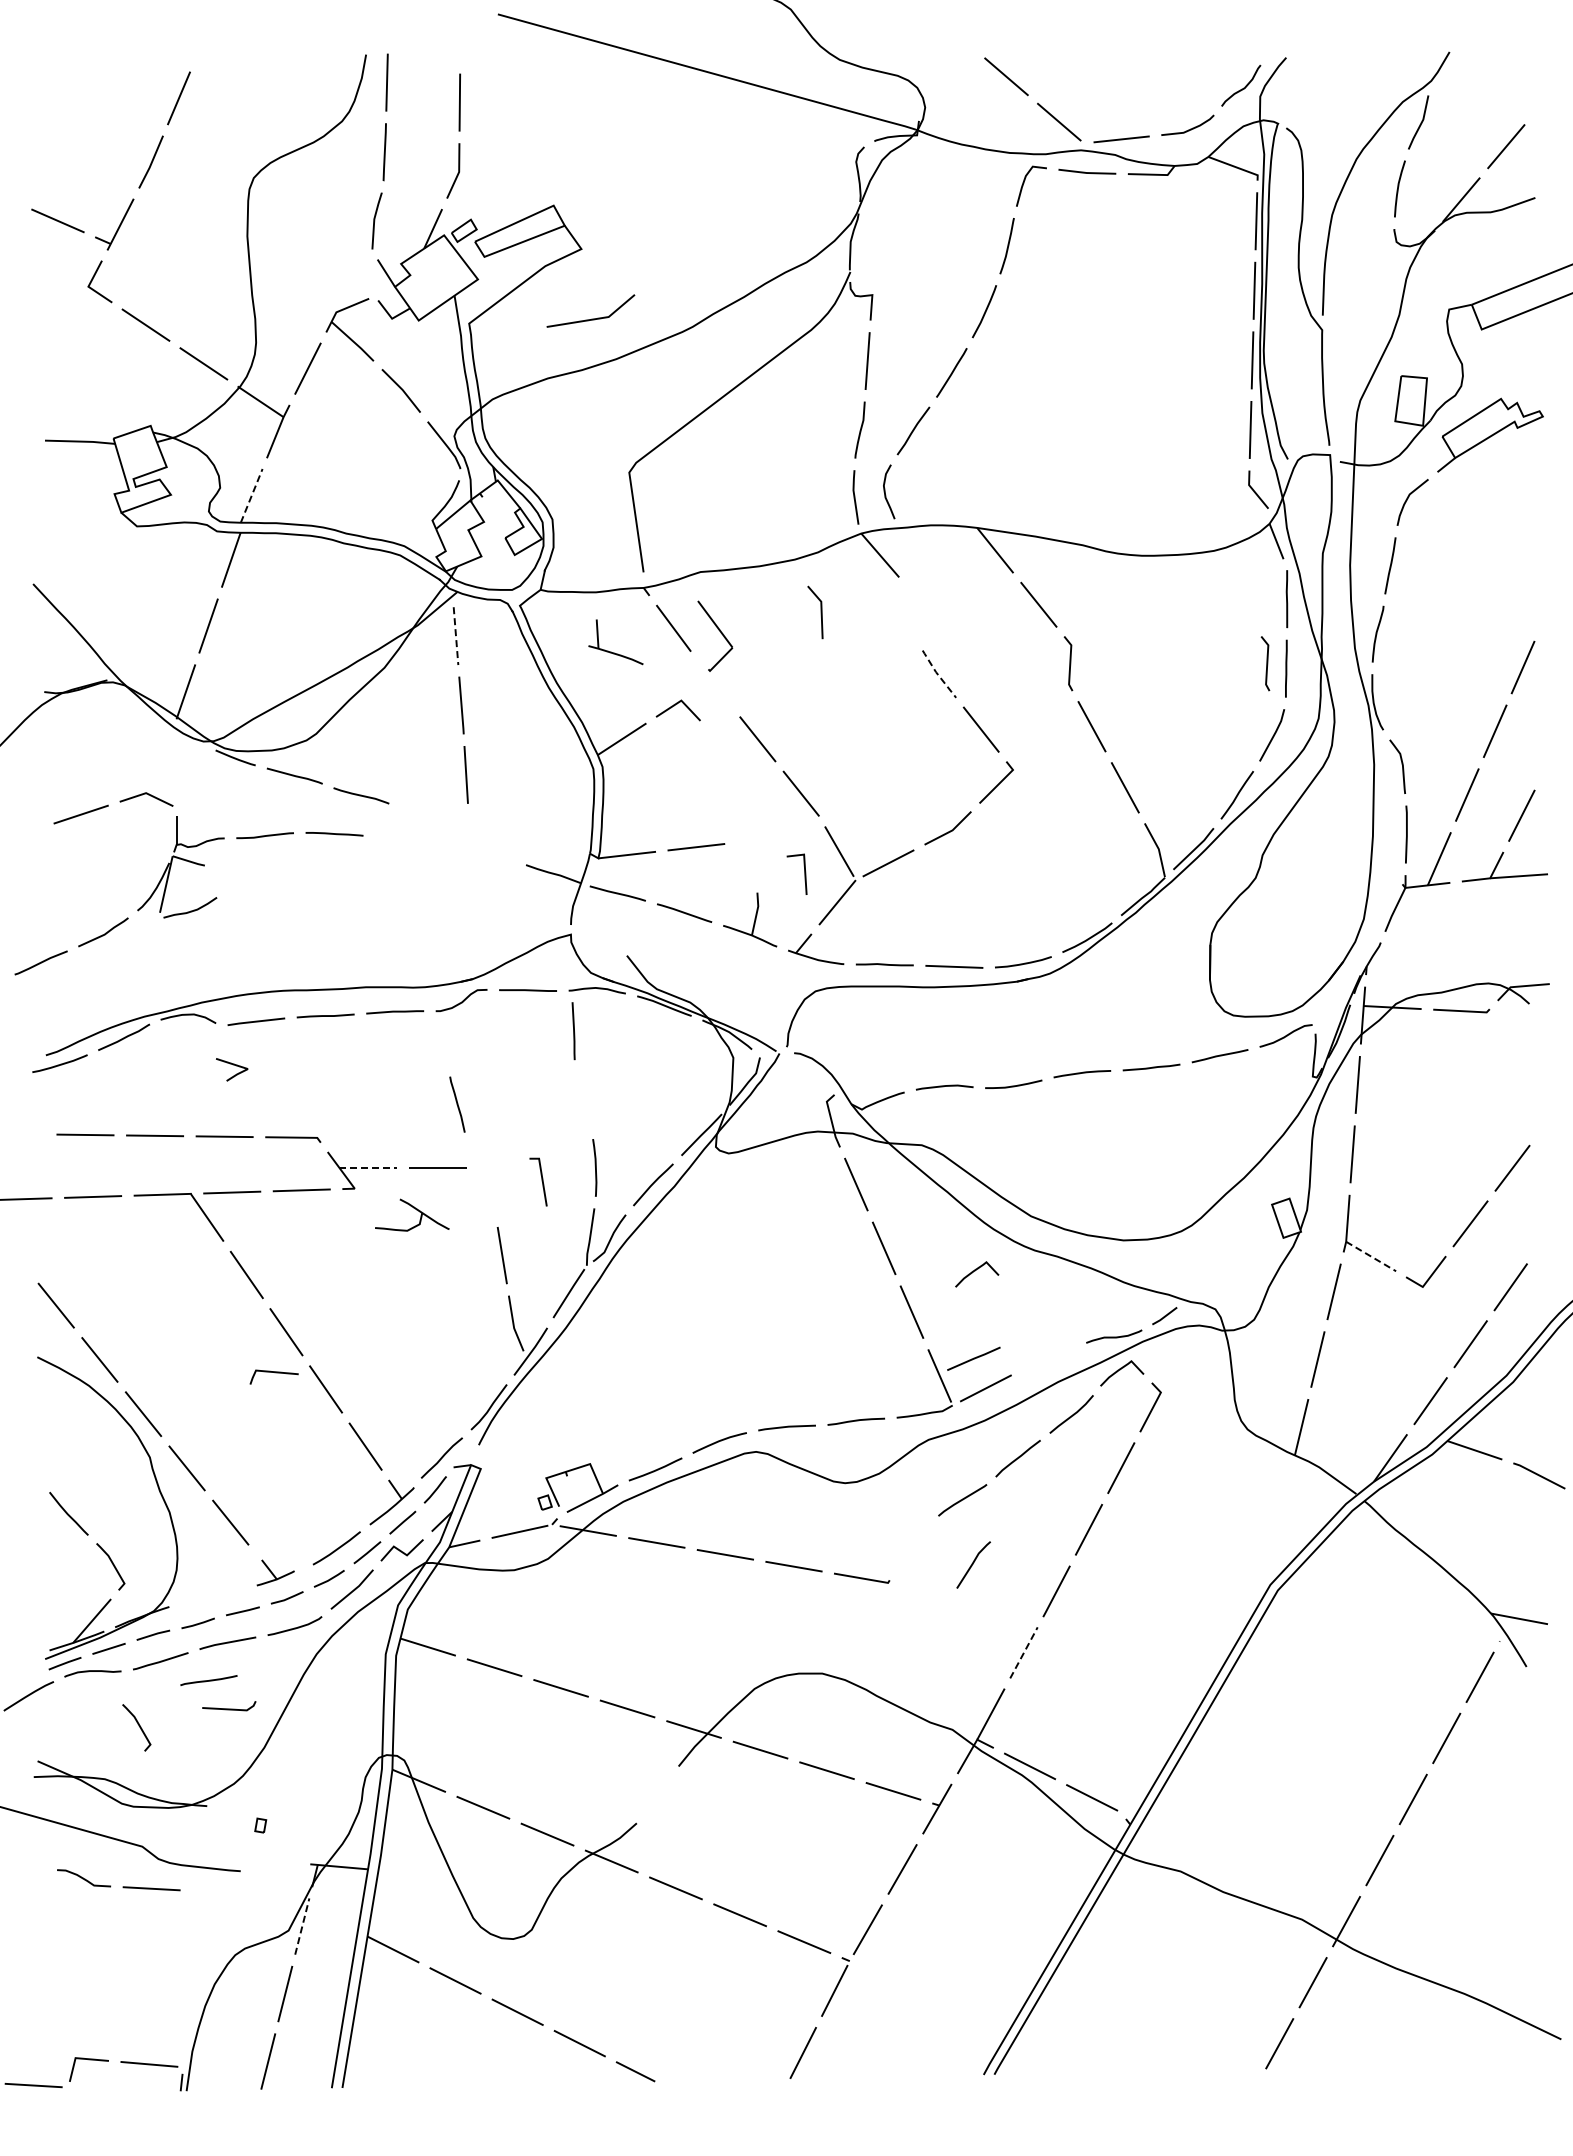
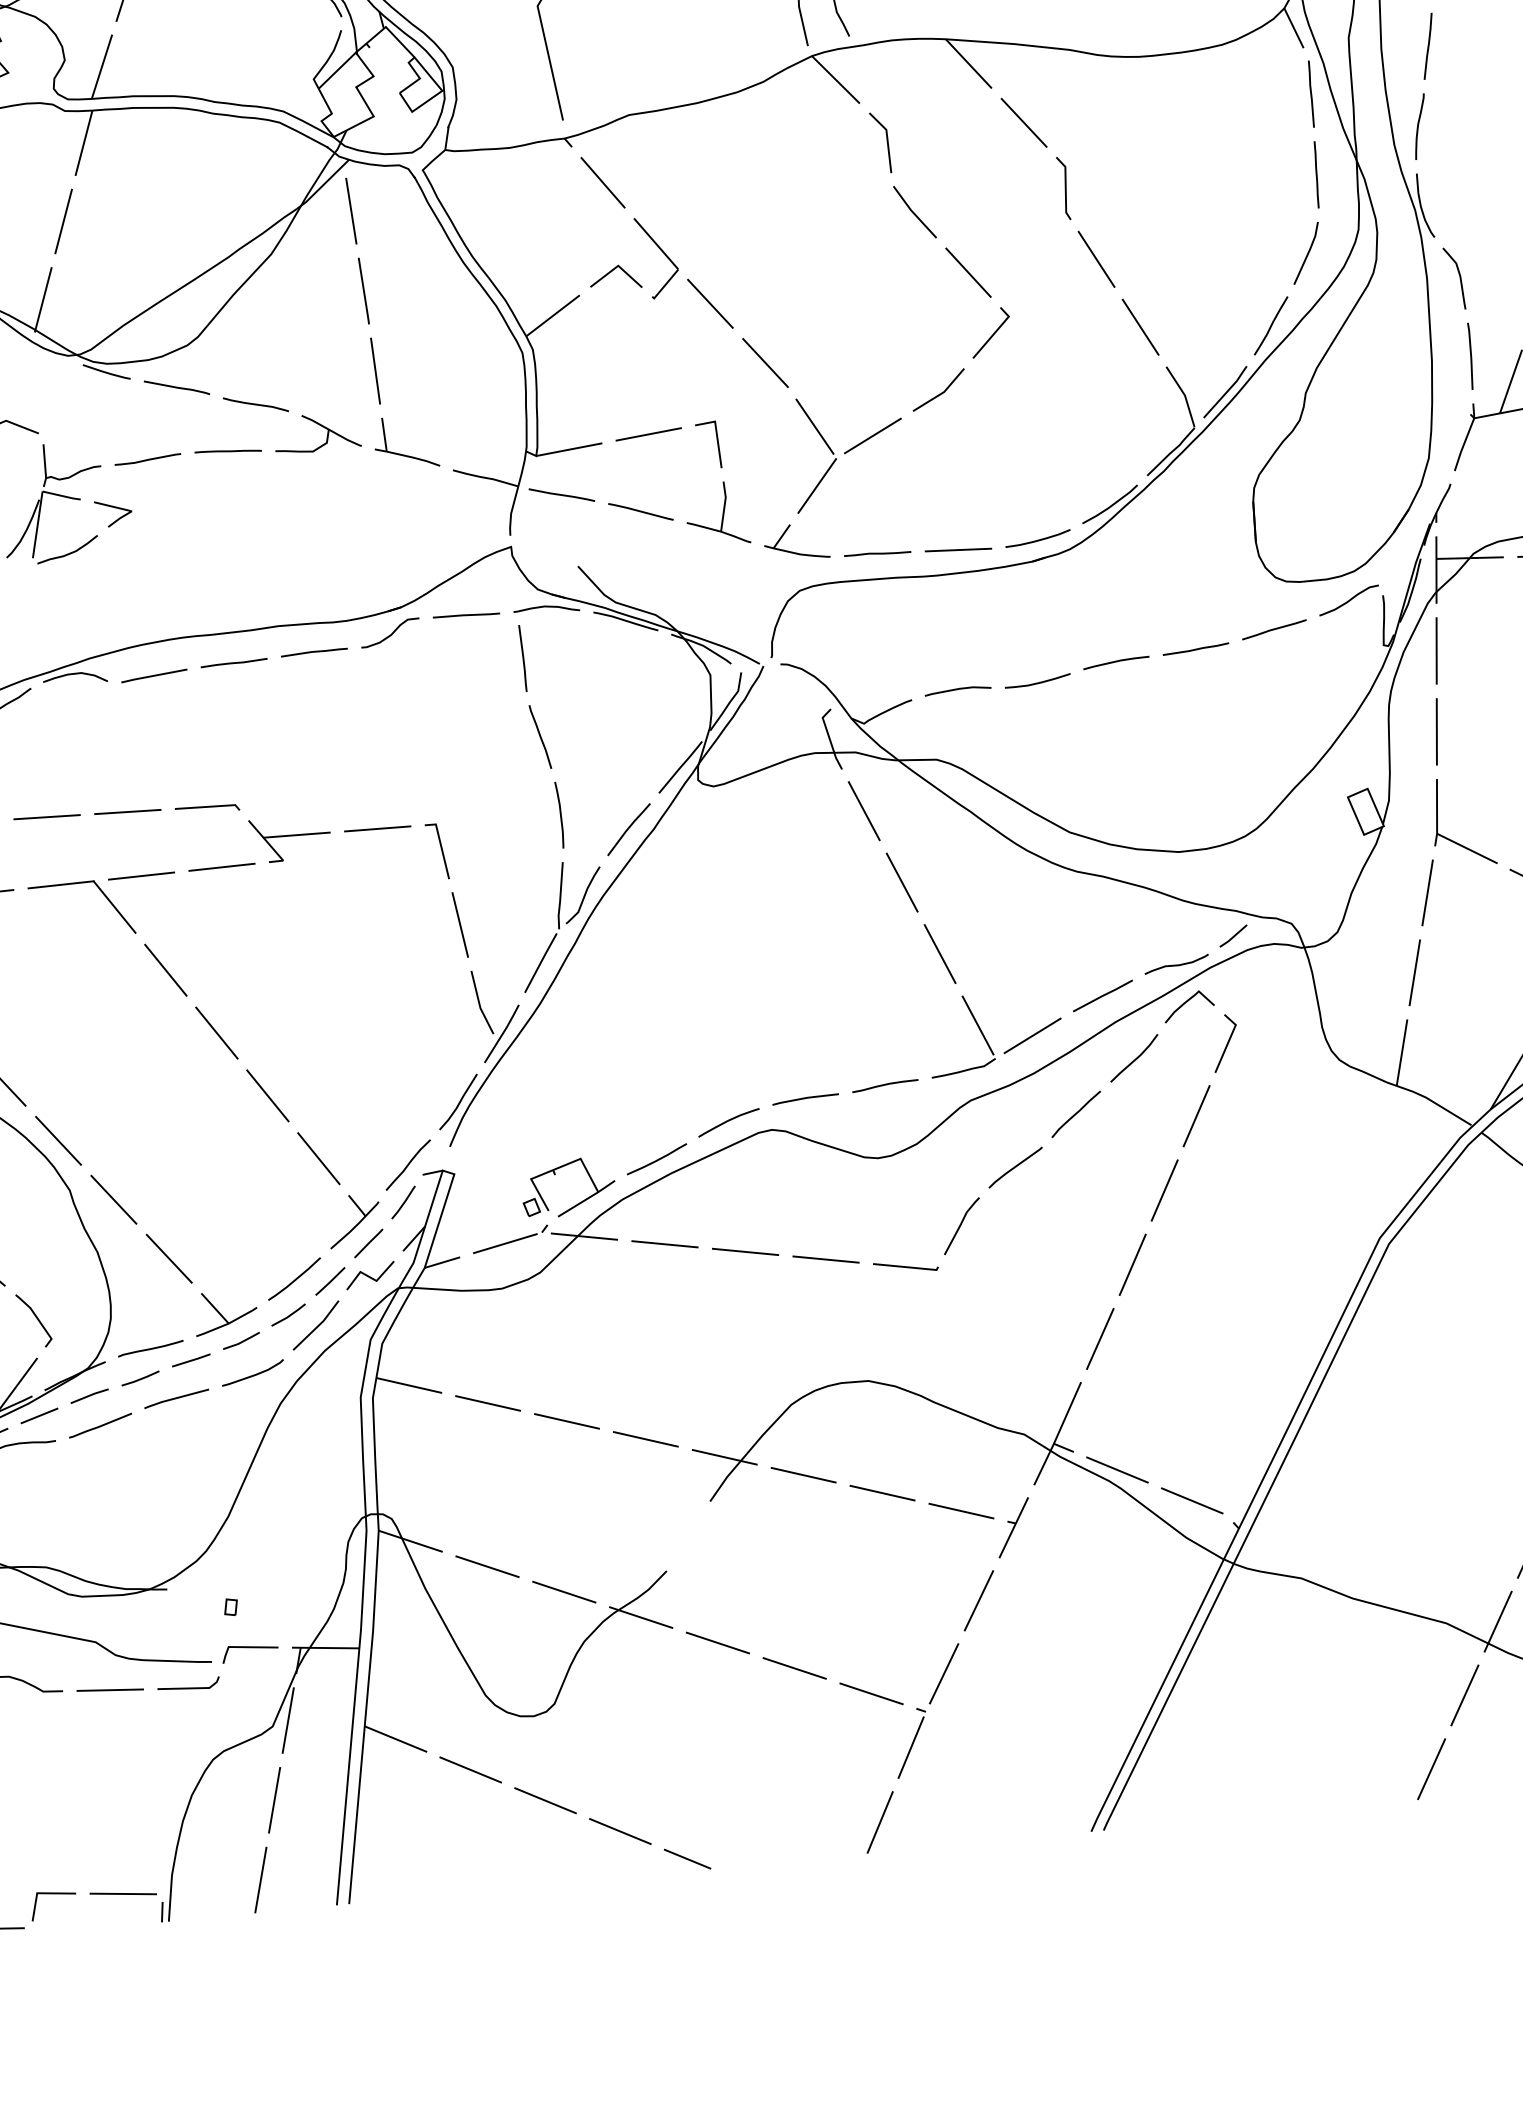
line: (251, 495) -> (101, 66), dashed -> solid
line: (820, 612) -> (886, 142), moved
part: (715, 635) -> (657, 256), moved
line: (456, 636) -> (351, 211), dashed -> solid
part: (611, 651) -> (402, 453), moved
line: (1266, 663) -> (1293, 170), removed
line: (937, 674) -> (912, 212), dashed -> solid
line: (804, 873) -> (717, 443), moved
line: (233, 1065) -> (114, 508), moved
line: (457, 1104) -> (540, 736), moved
line: (367, 1167) -> (296, 834), dashed -> solid
line: (541, 1181) -> (440, 850), moved
part: (412, 1214) -> (317, 432), moved
line: (1371, 1256) -> (1467, 848), dashed -> solid
curve: (975, 1271) -> (1010, 901), removed
line: (973, 1358) -> (1102, 995), moved
line: (274, 1373) -> (250, 1648), moved
line: (973, 1564) -> (961, 1225), moved
part: (275, 1572) -> (225, 1312), size x1.43
line: (1023, 1652) -> (1099, 1338), dashed -> solid
line: (208, 1680) -> (150, 1348), moved
line: (229, 1708) -> (189, 1687), moved
line: (138, 1726) -> (80, 1503), removed
line: (302, 1926) -> (288, 1720), dashed -> solid

